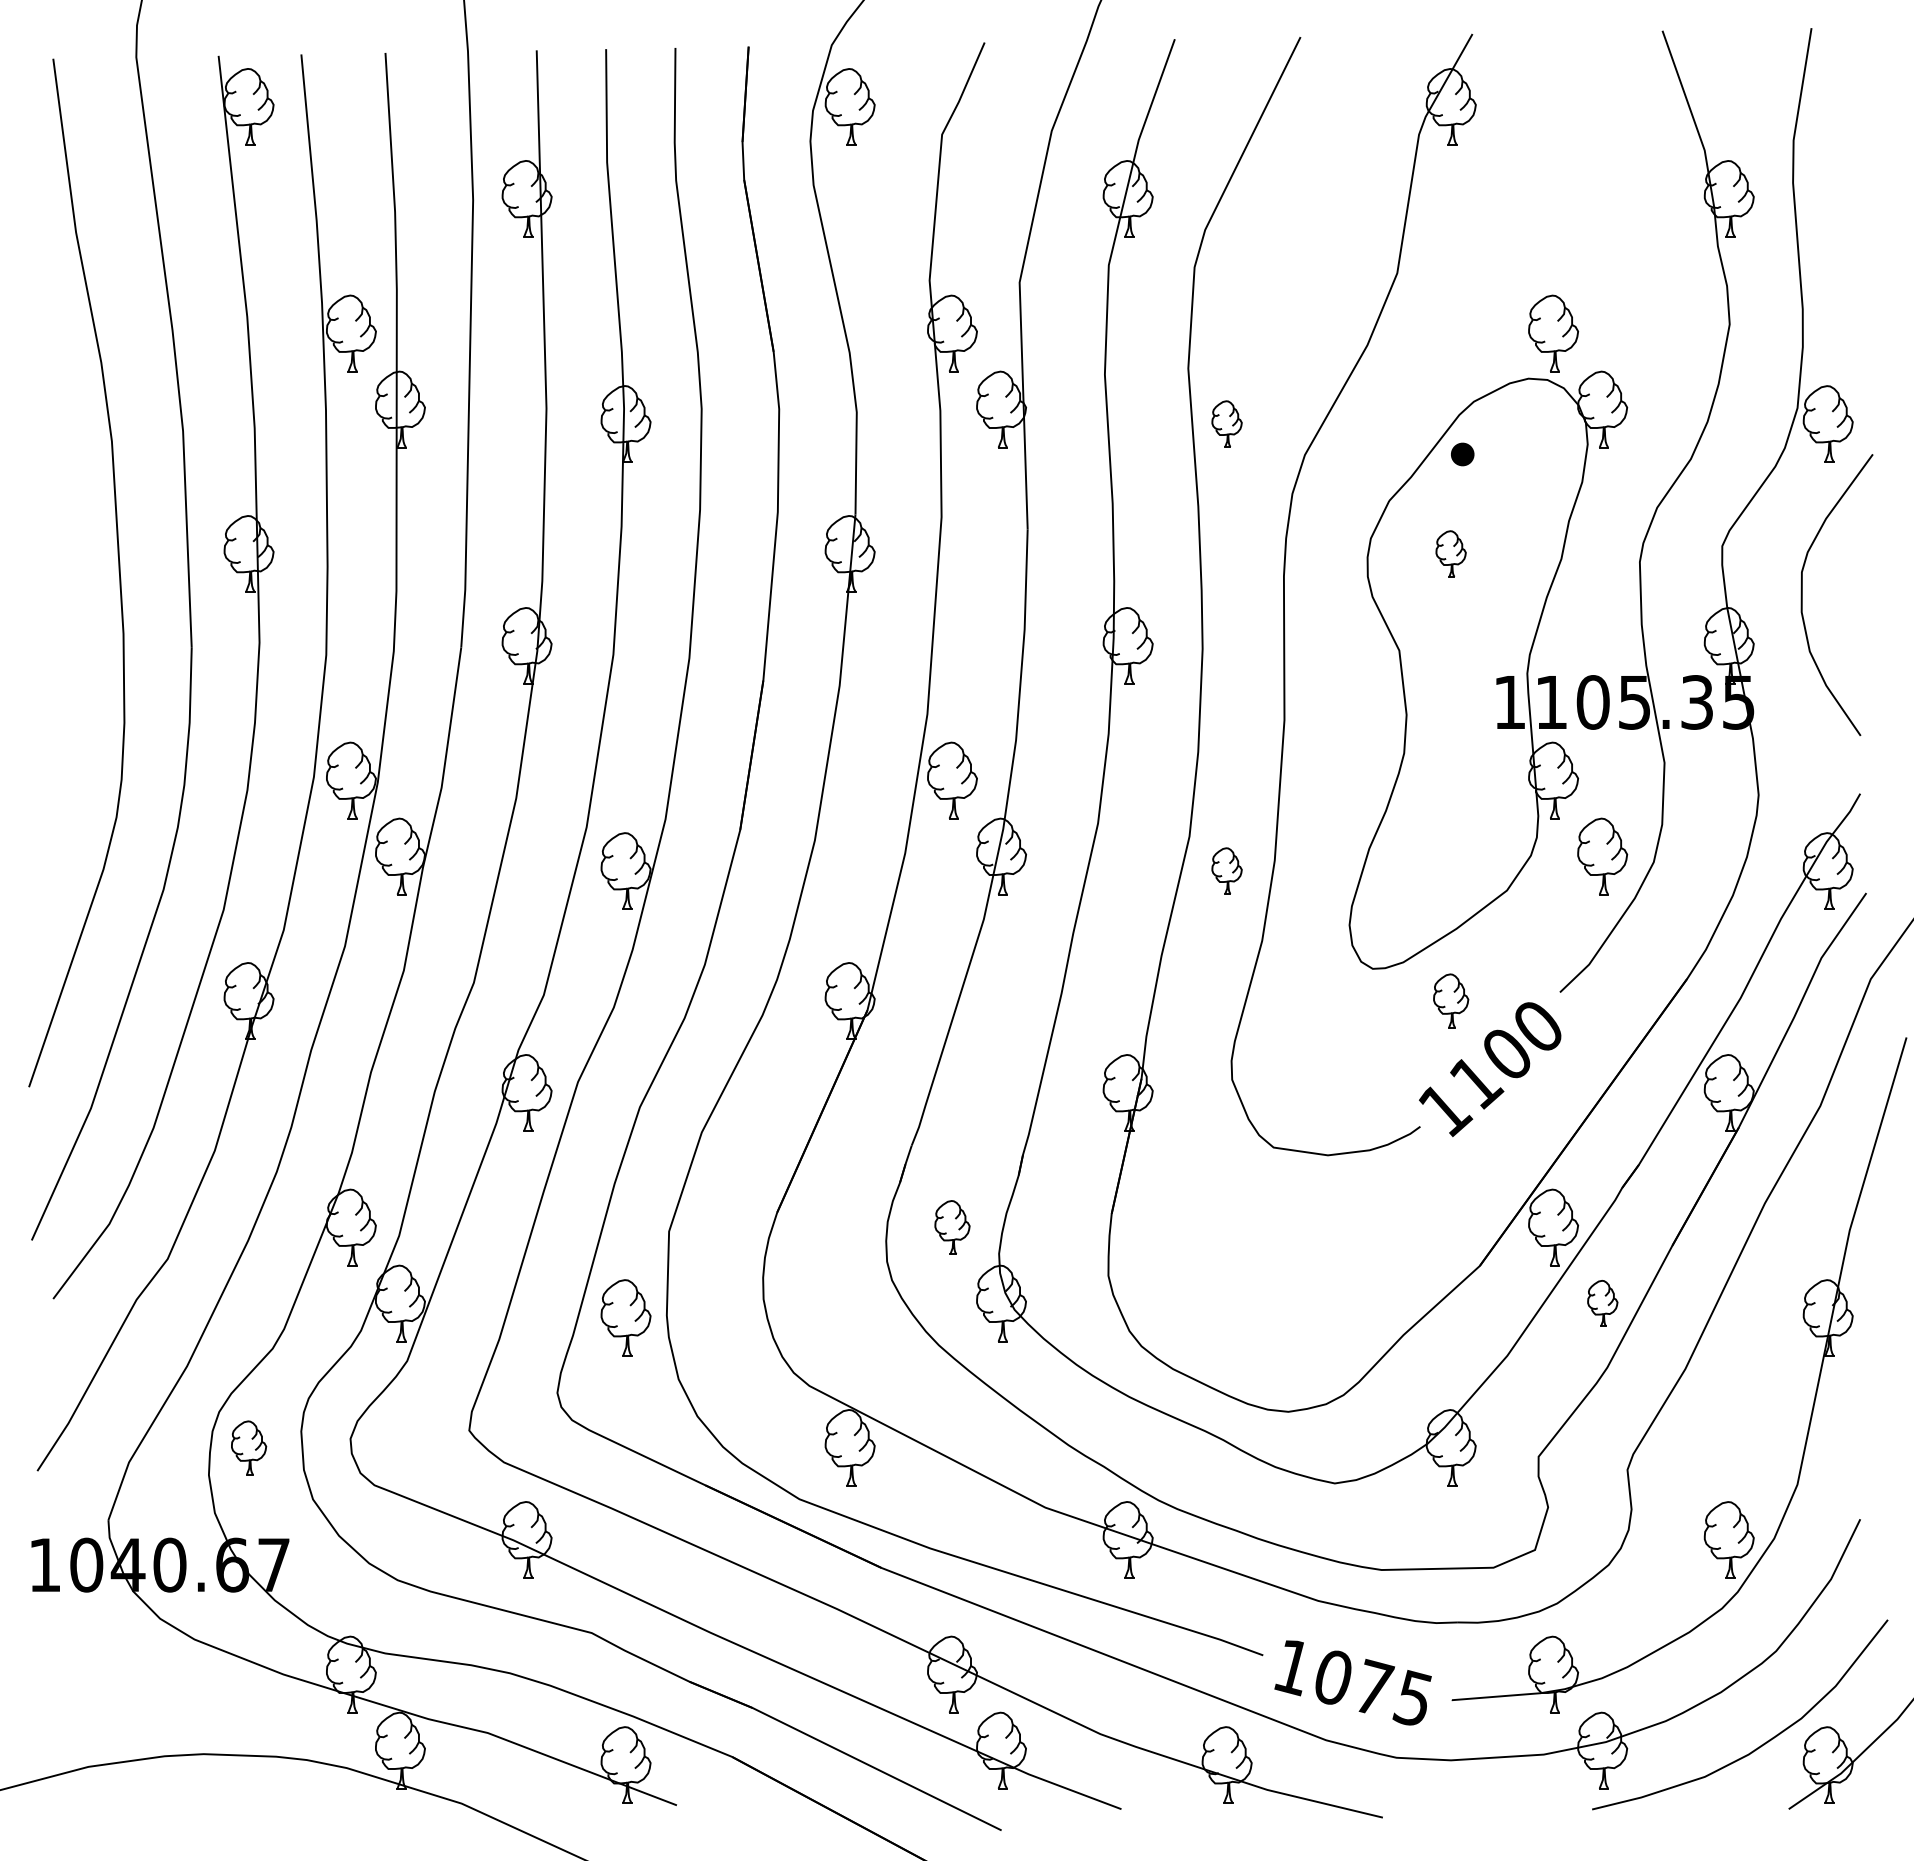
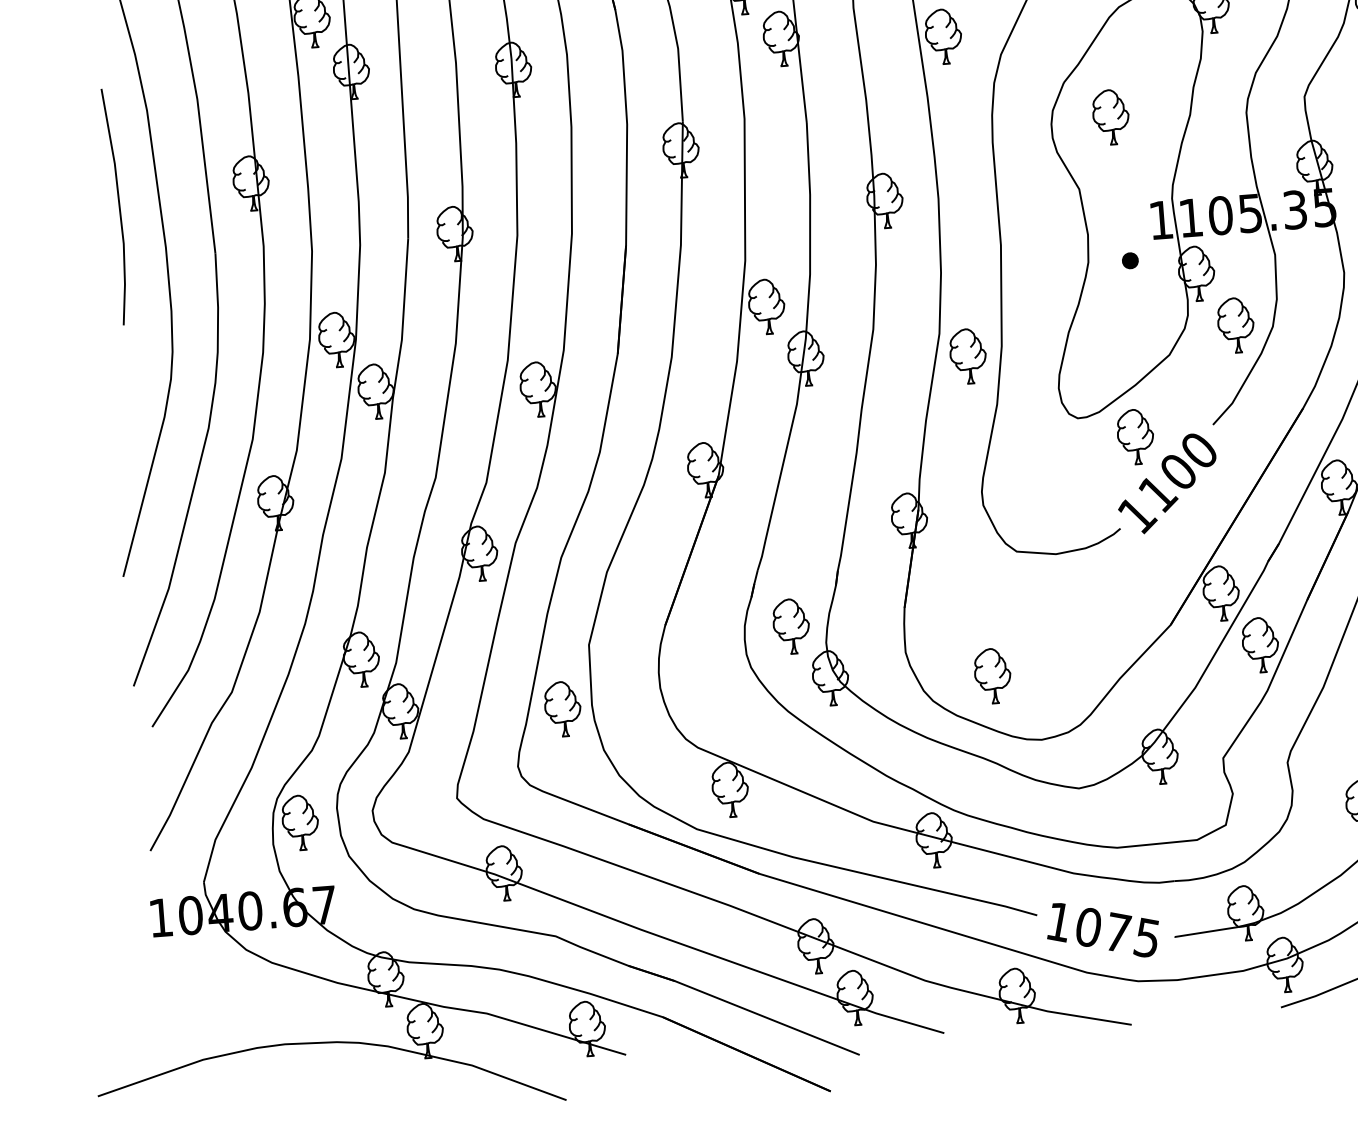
part: (1226, 423) -> (943, 36), size x1.67
part: (1462, 454) -> (1130, 260), moved
part: (1450, 553) -> (1110, 117), size x1.67
line: (62, 571) -> (118, 206), added
part: (1226, 870) -> (967, 356), size x1.67
part: (1450, 1000) -> (1135, 436), size x1.43
part: (952, 1227) -> (791, 626), size x1.43
part: (1602, 1303) -> (1260, 645), size x1.67
part: (1226, 1317) -> (992, 675), added
part: (248, 1447) -> (300, 822), size x1.43

